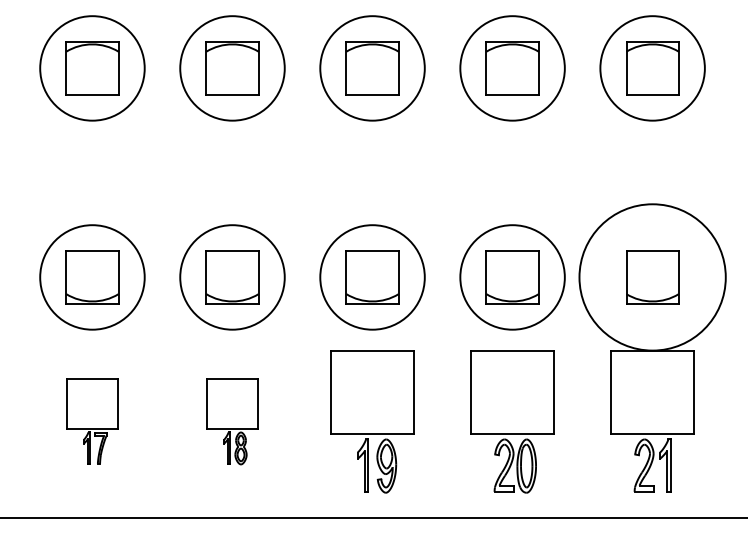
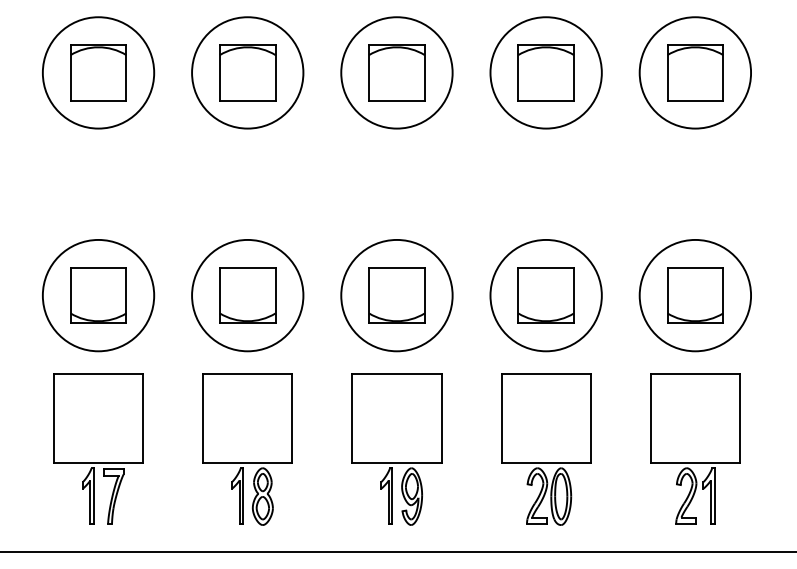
circle: (652, 277) -> (695, 295), size x0.71
part: (92, 421) -> (98, 449), size x1.67
part: (232, 421) -> (247, 449), size x1.67

